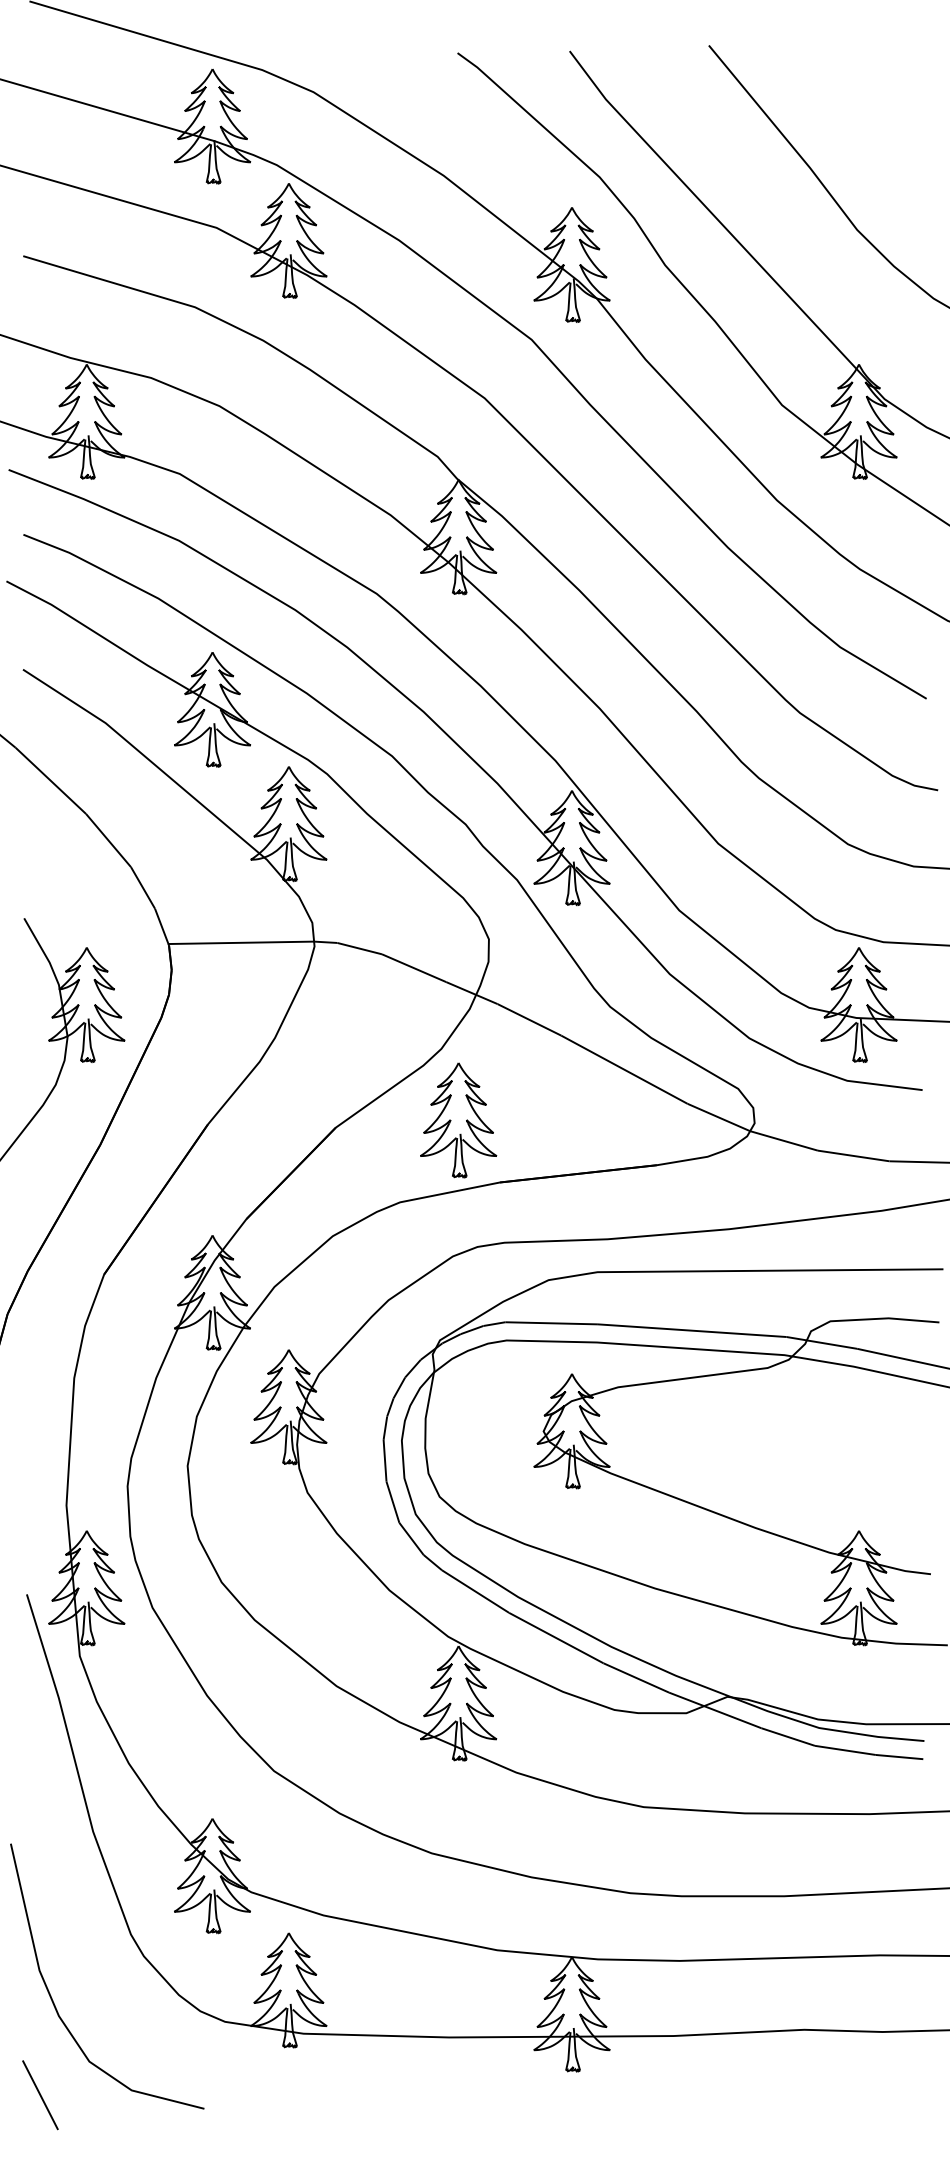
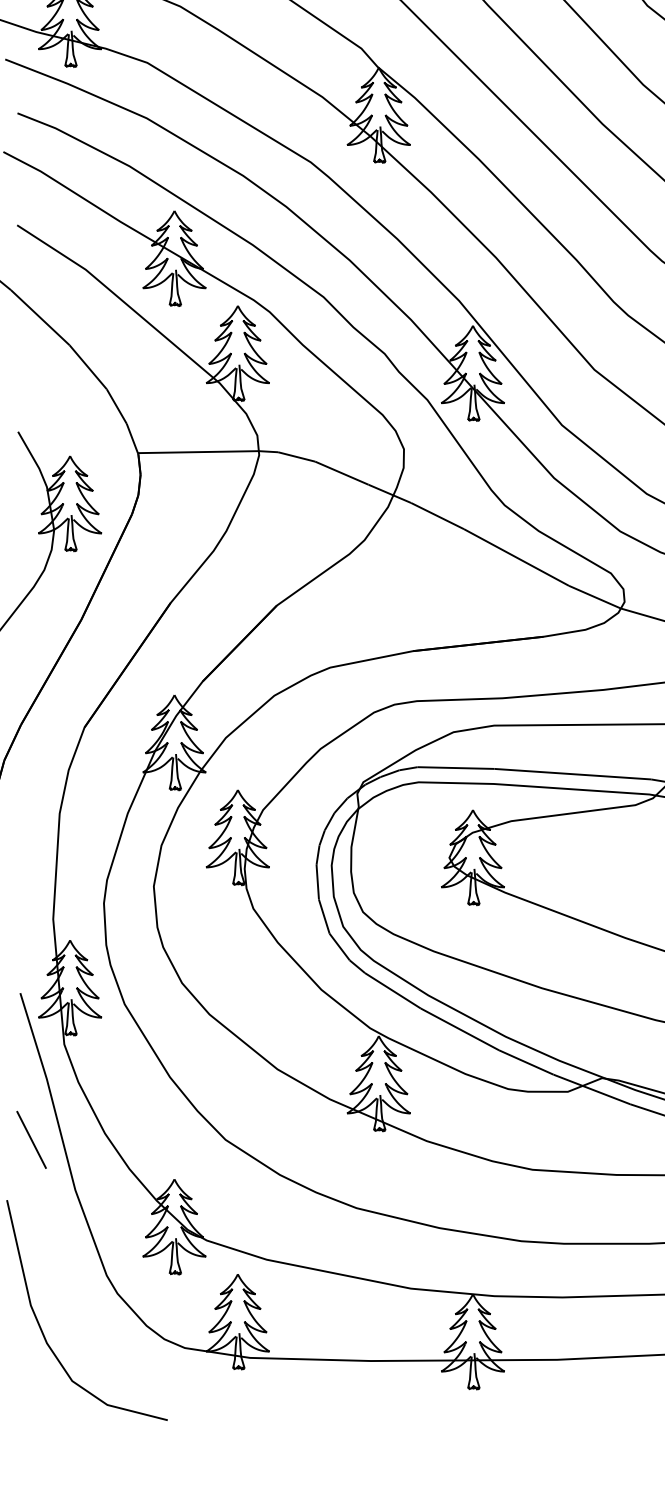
part: (458, 1120) -> (378, 599), removed
line: (40, 2095) -> (31, 1140), moved

